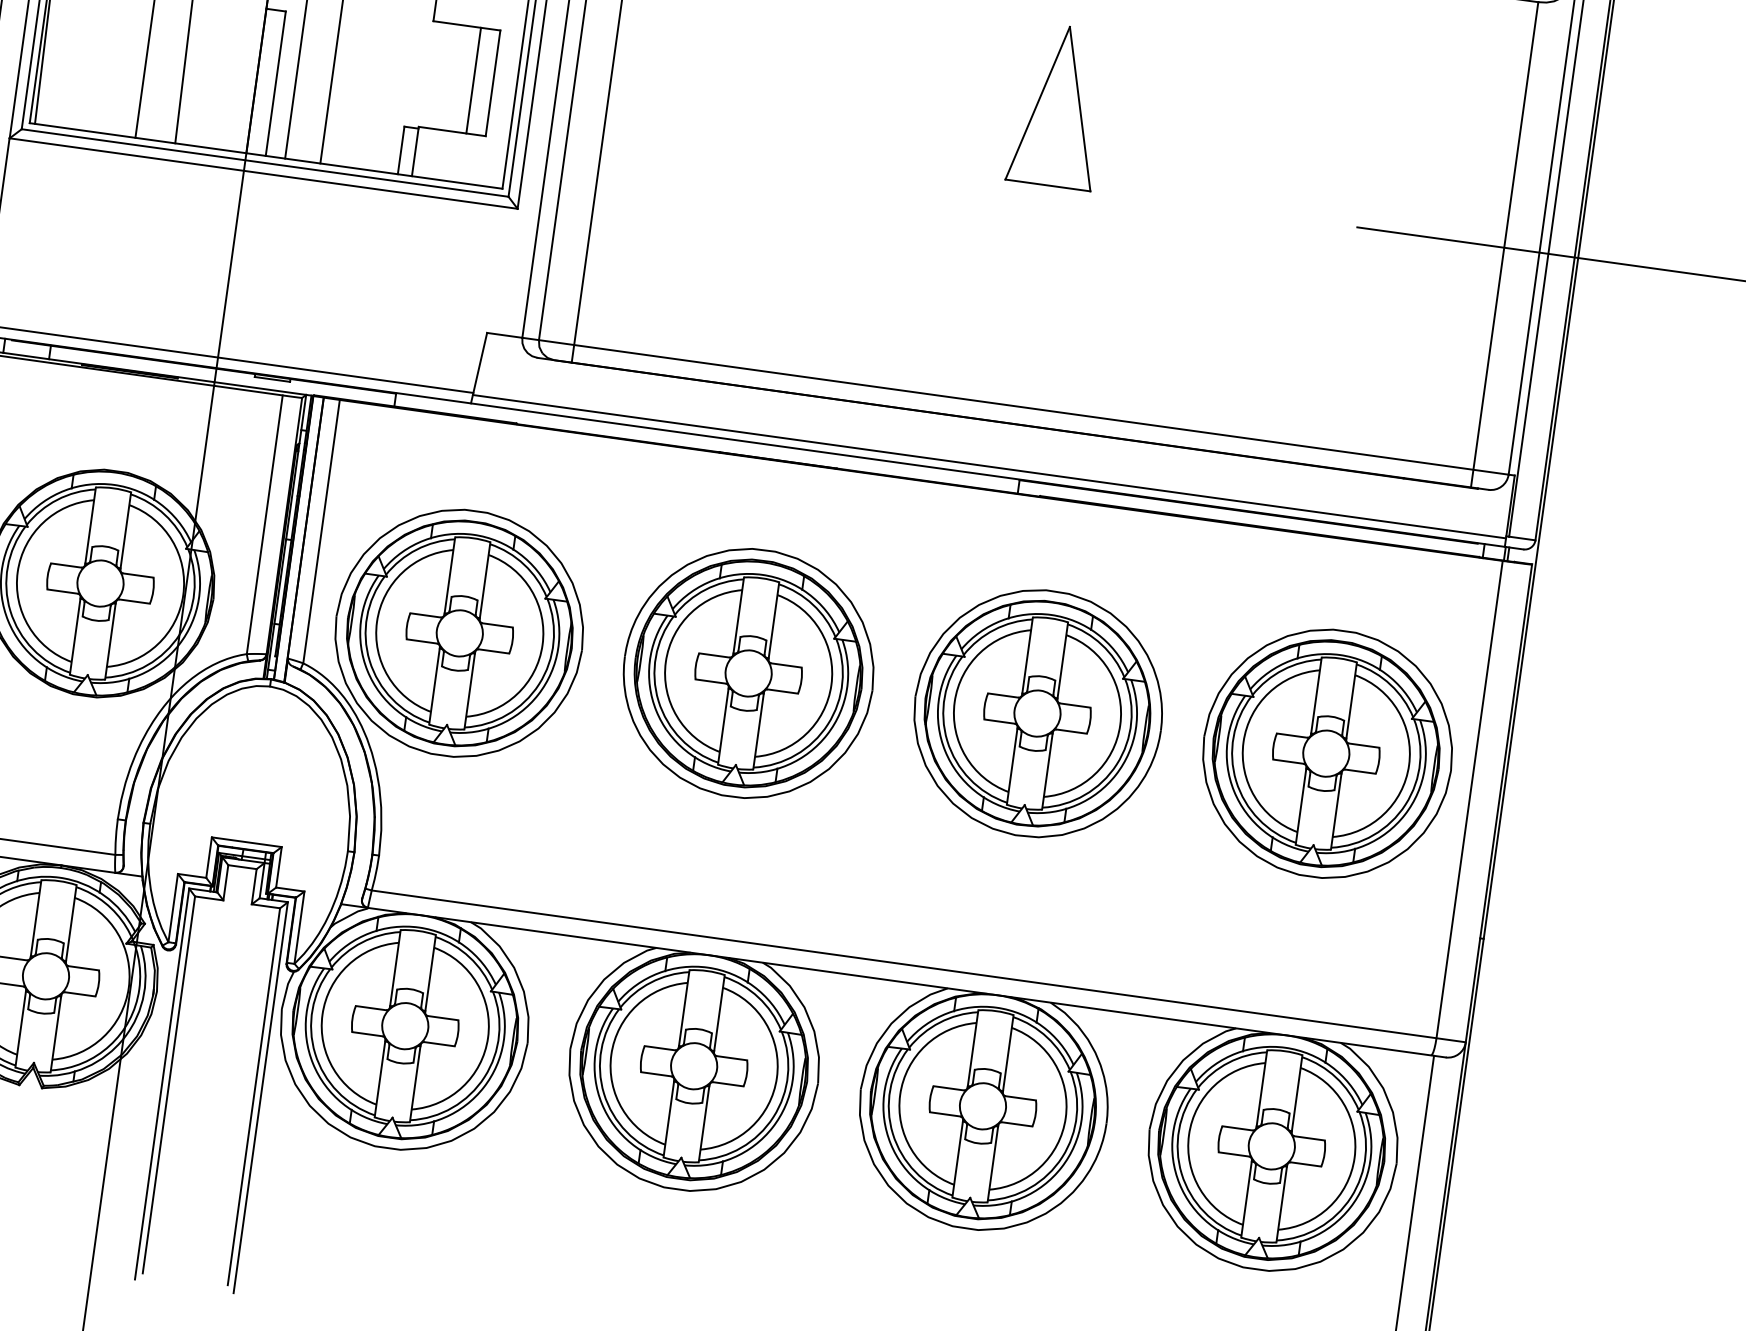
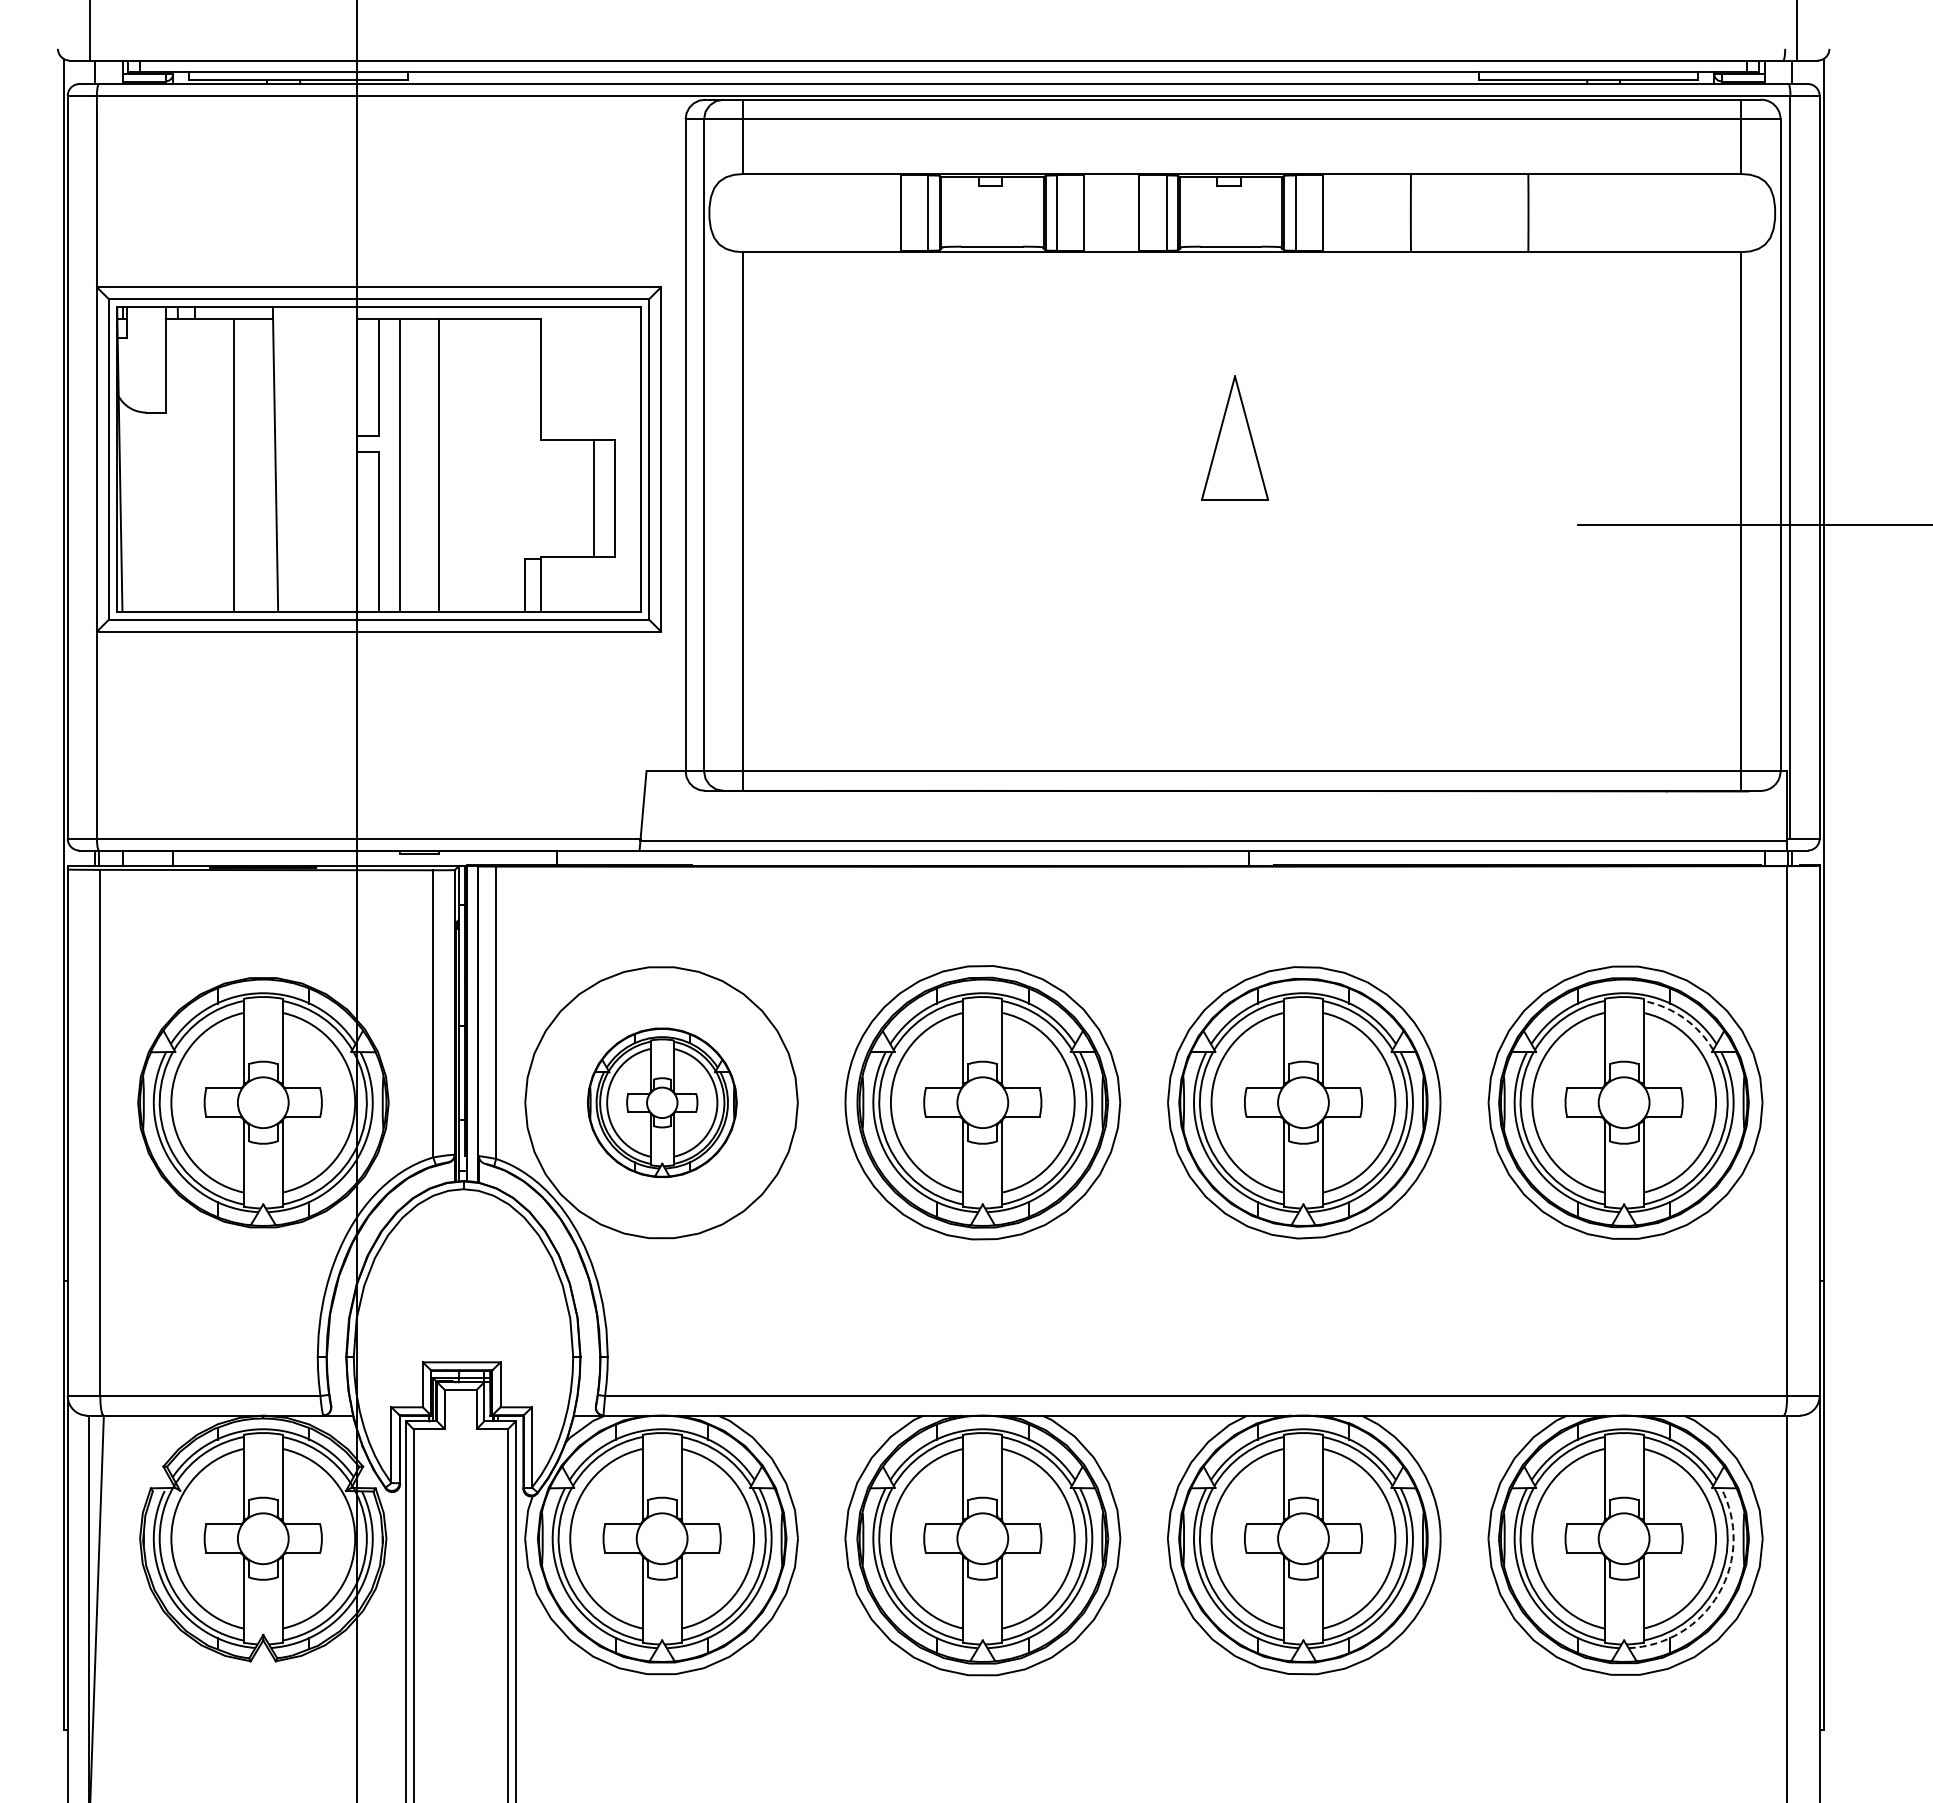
part: (1058, 105) -> (1234, 437), size x0.7
part: (460, 633) -> (662, 1102), size x0.6
arc: (1390, 685) -> (1683, 1018), solid -> dashed
arc: (1349, 1207) -> (1718, 1593), solid -> dashed

